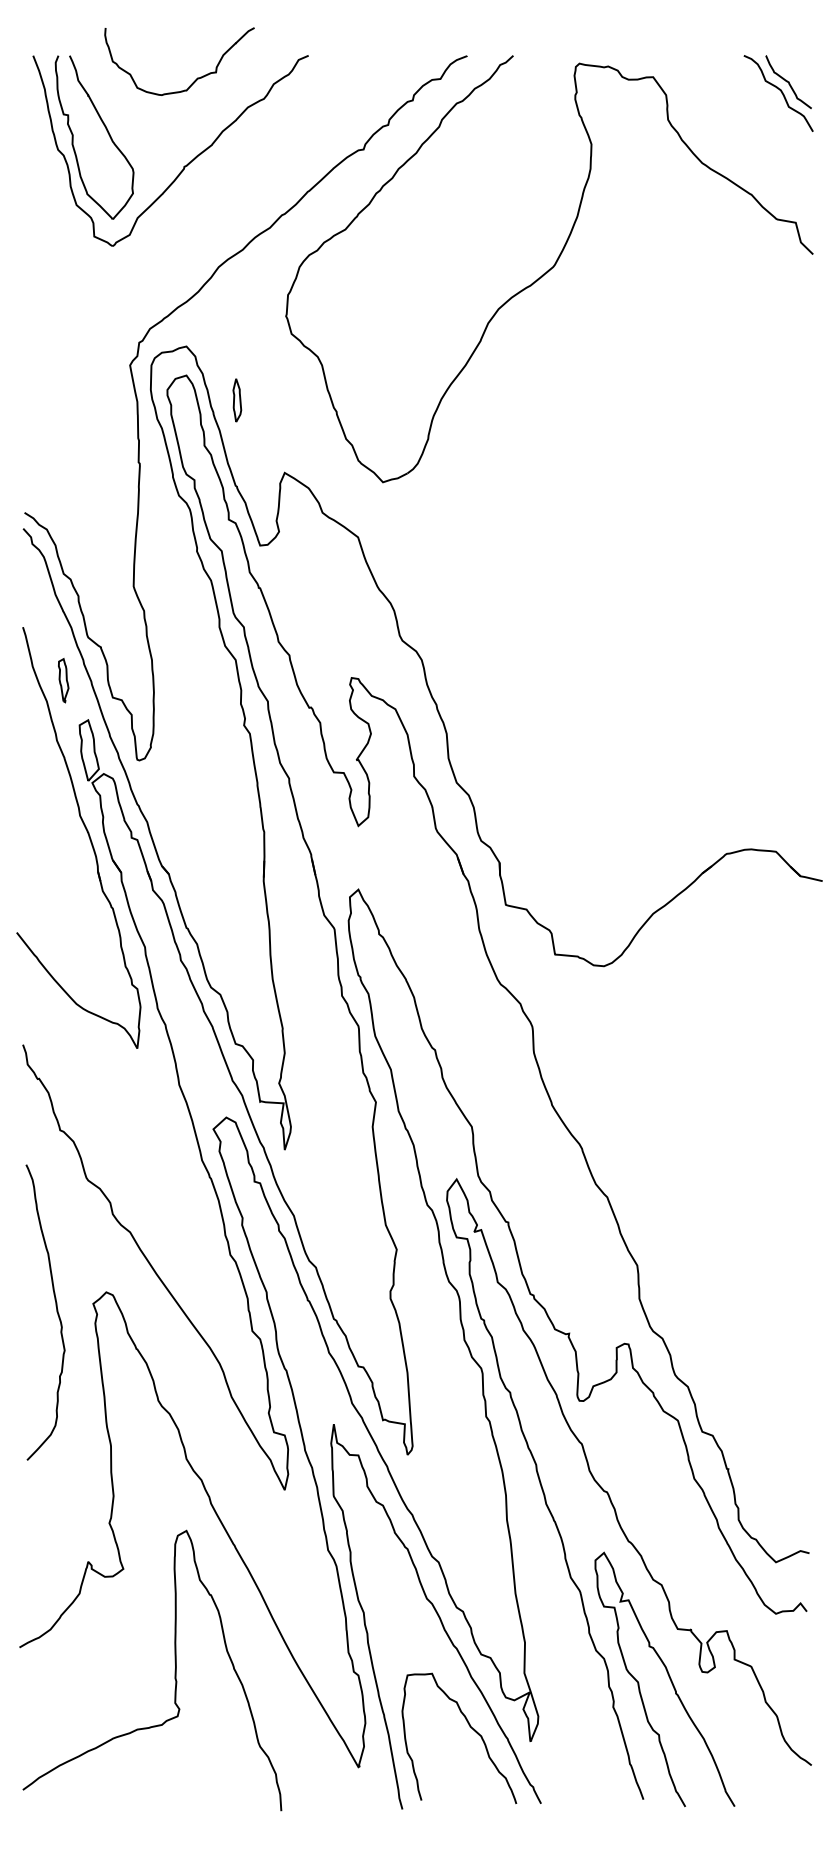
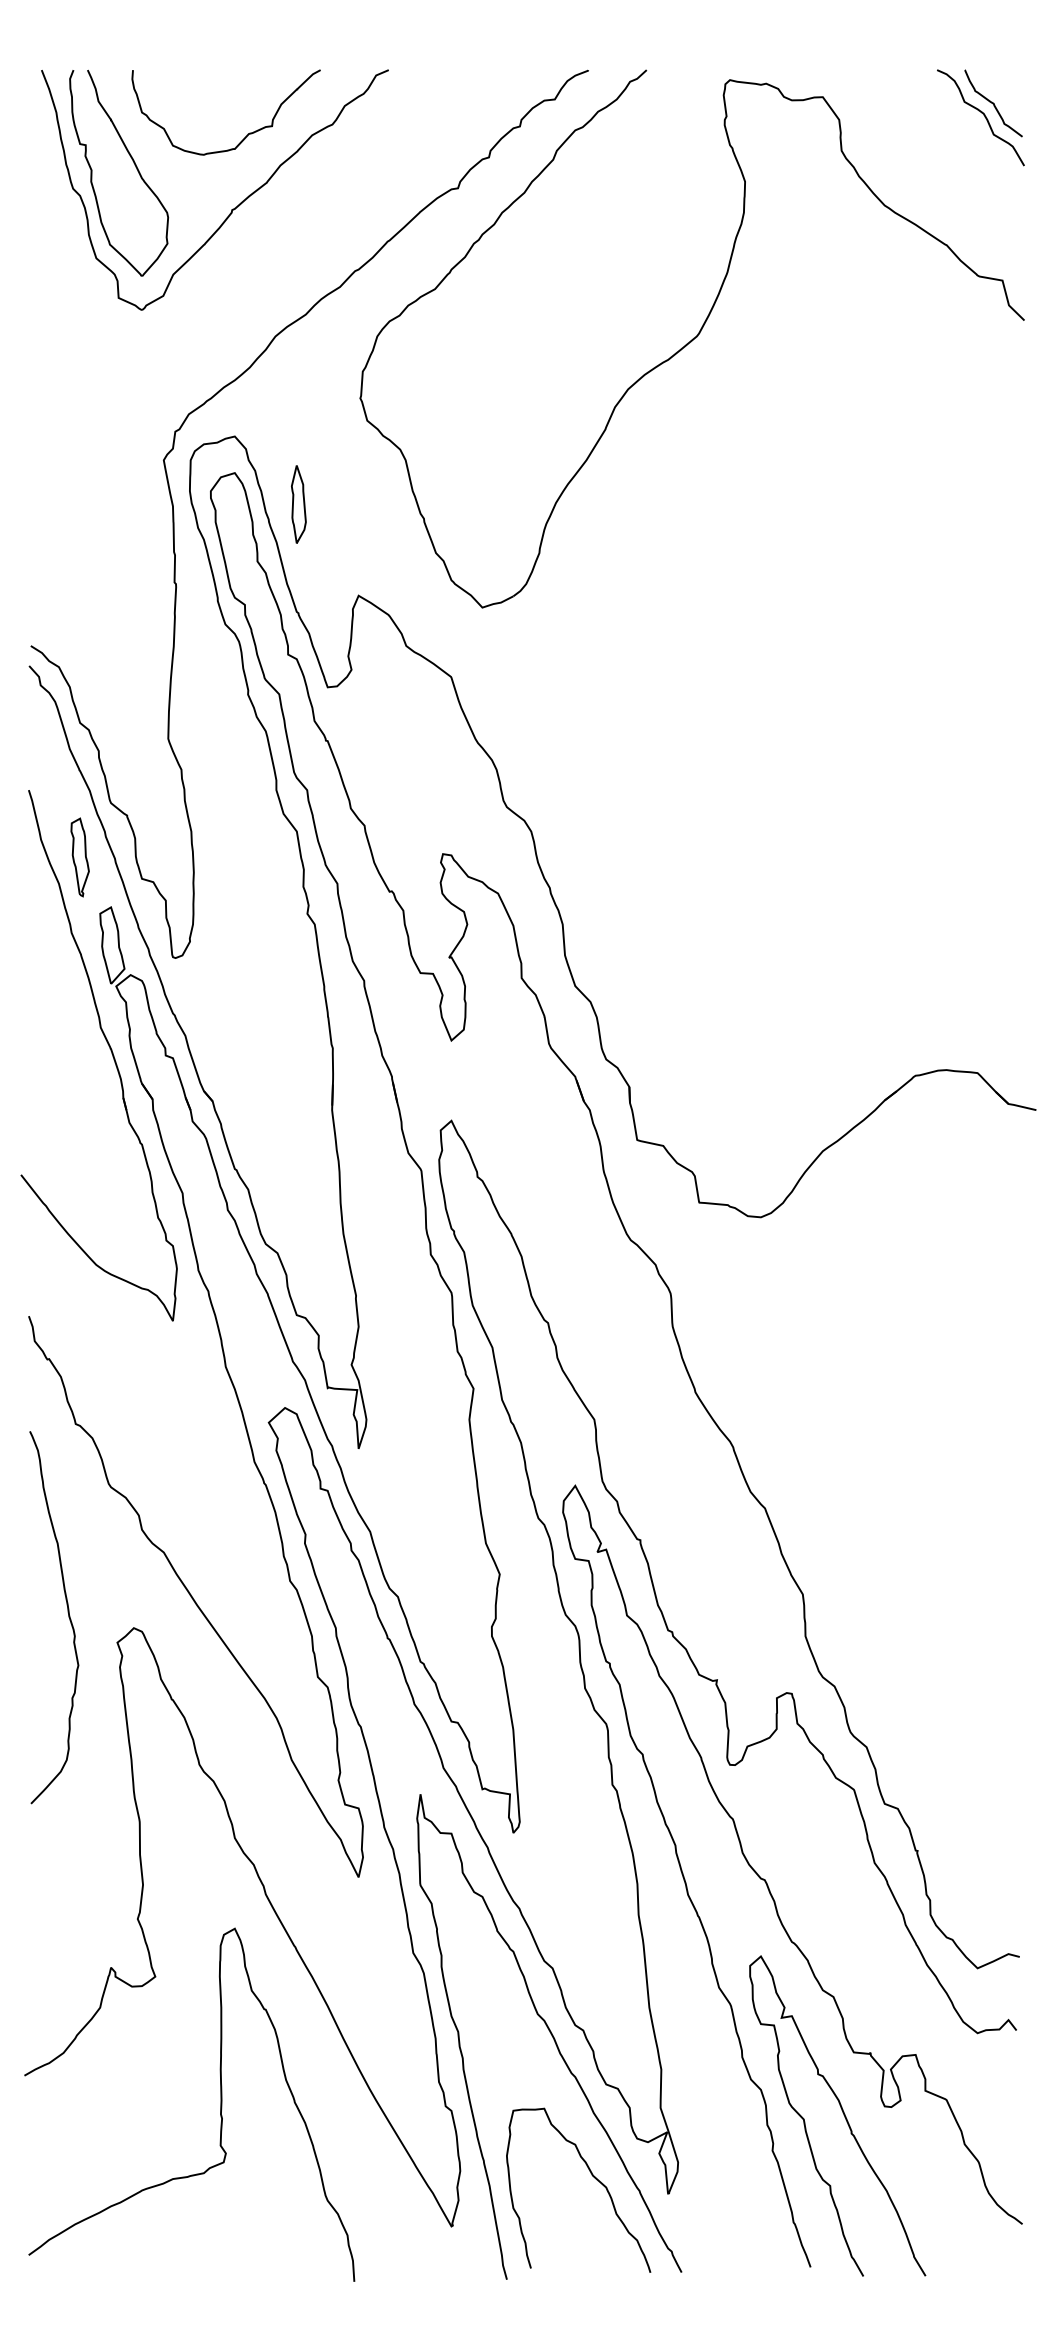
curve: (196, 79) -> (247, 134), moved
part: (237, 400) -> (298, 504), size x1.43
part: (63, 680) -> (79, 857), size x1.43
curve: (56, 1308) -> (67, 1612), moved

